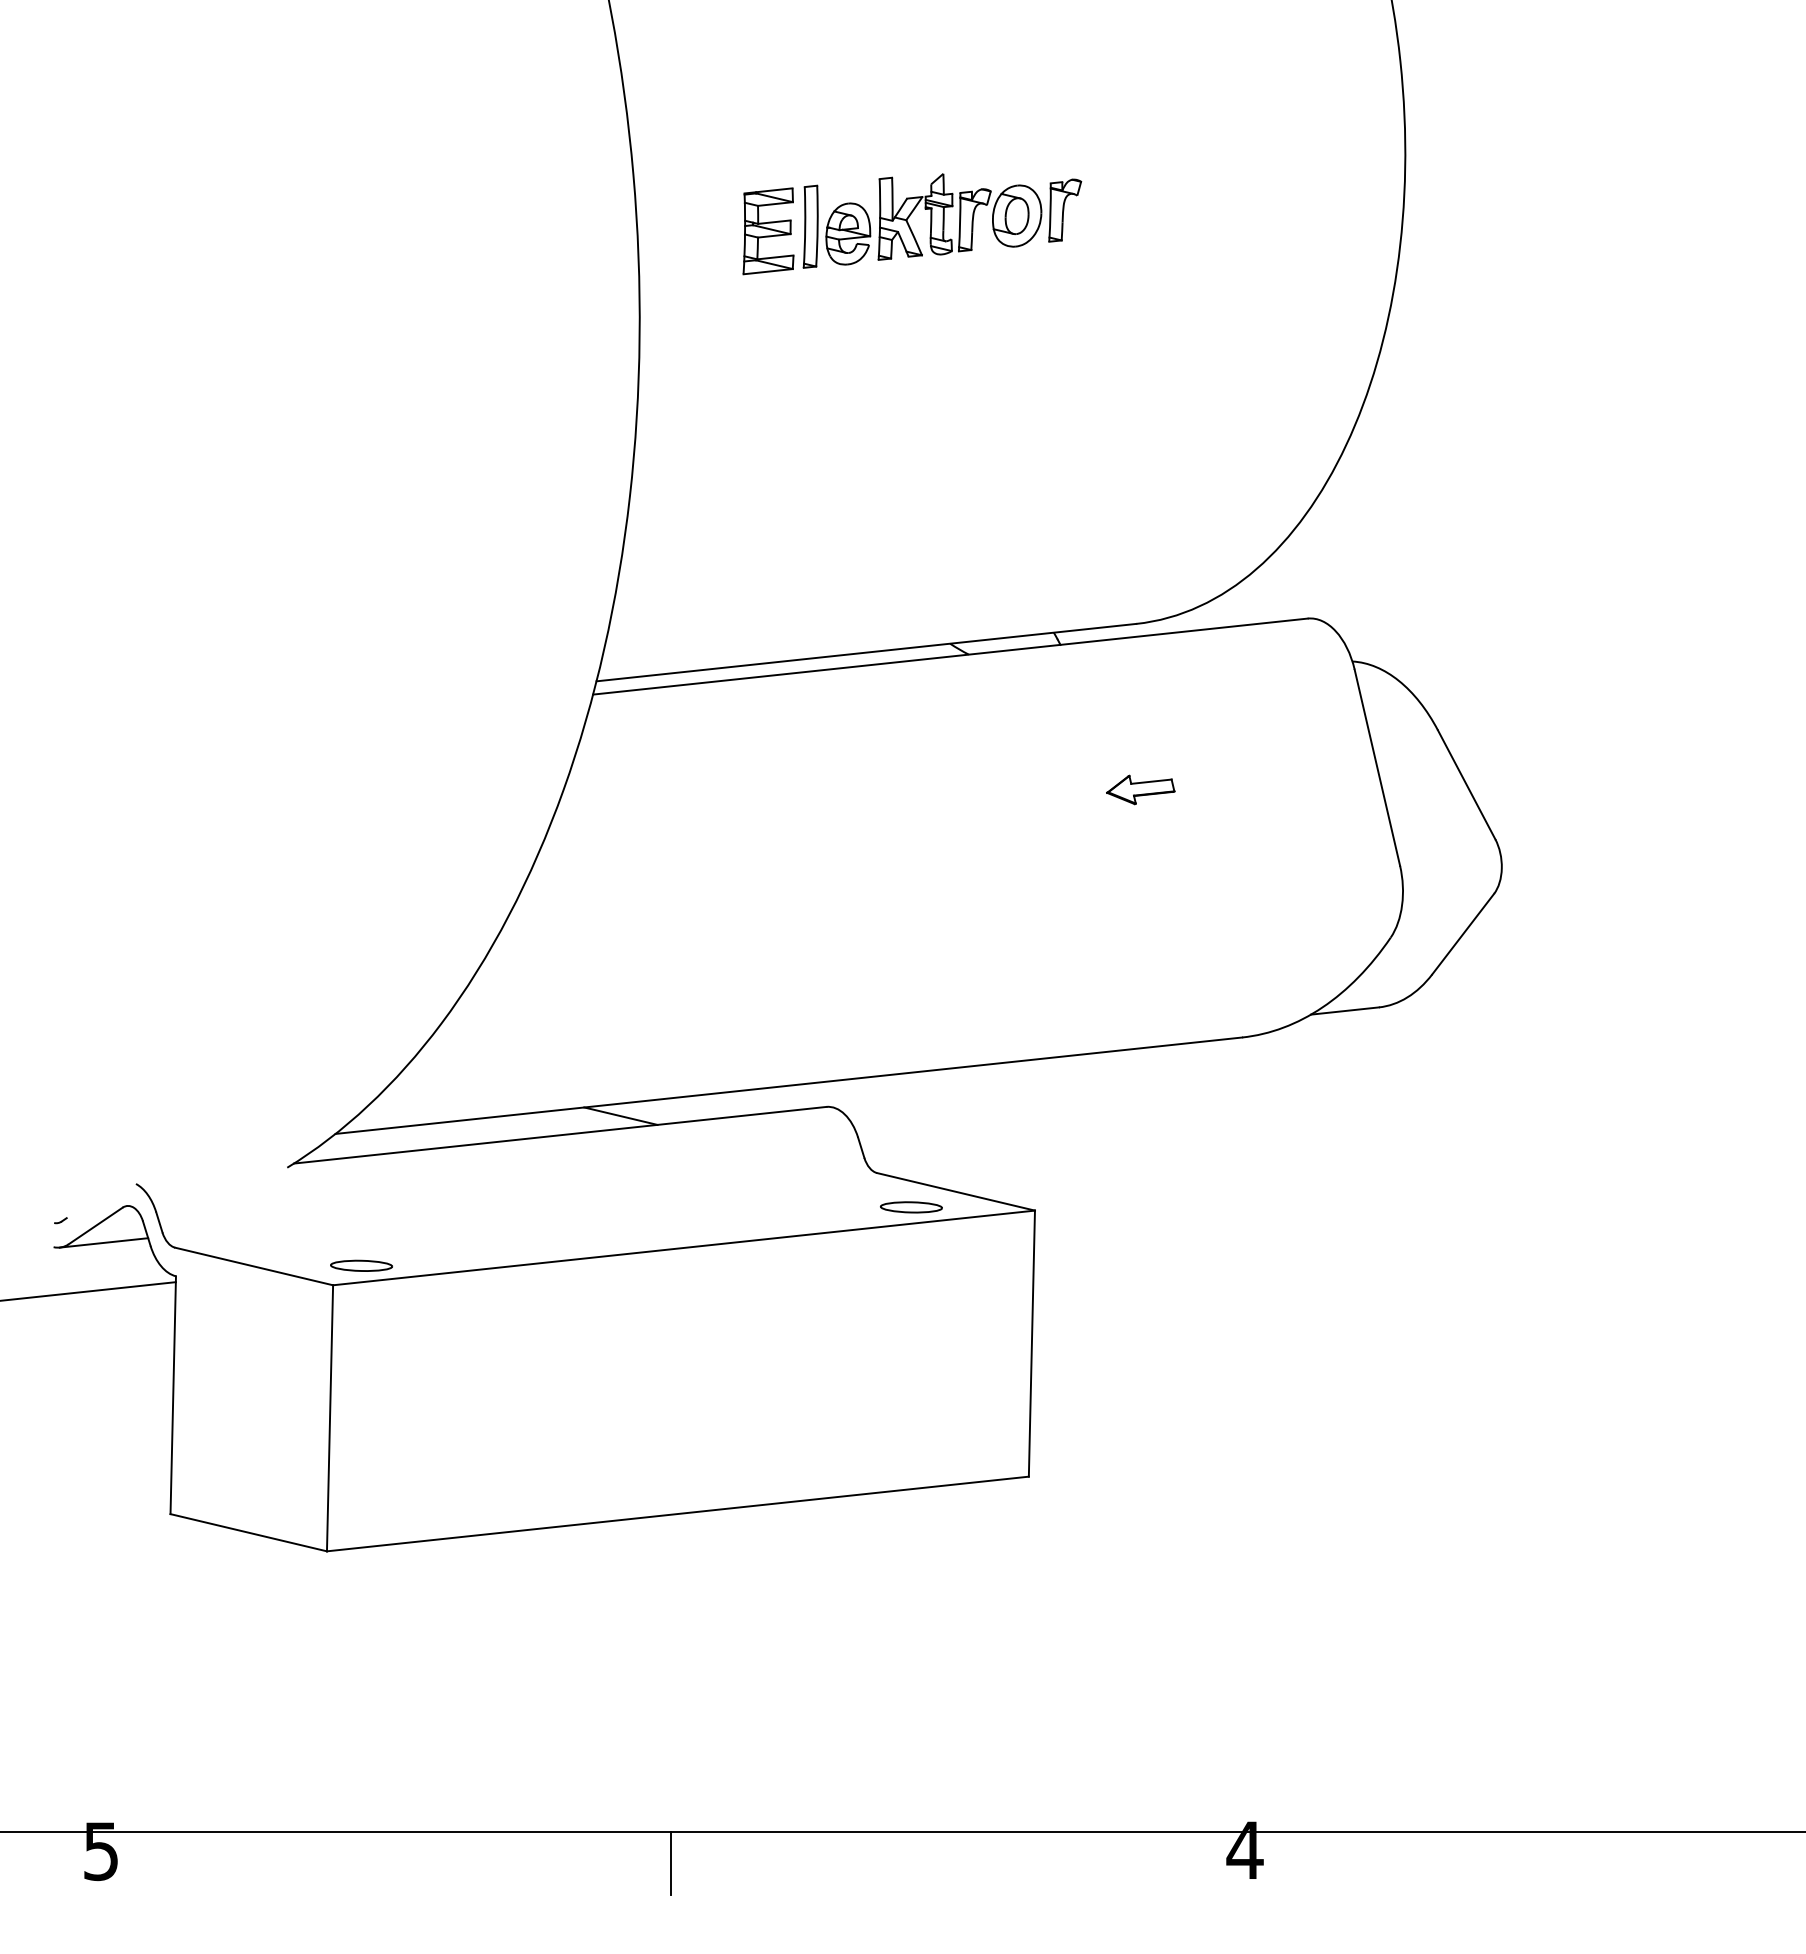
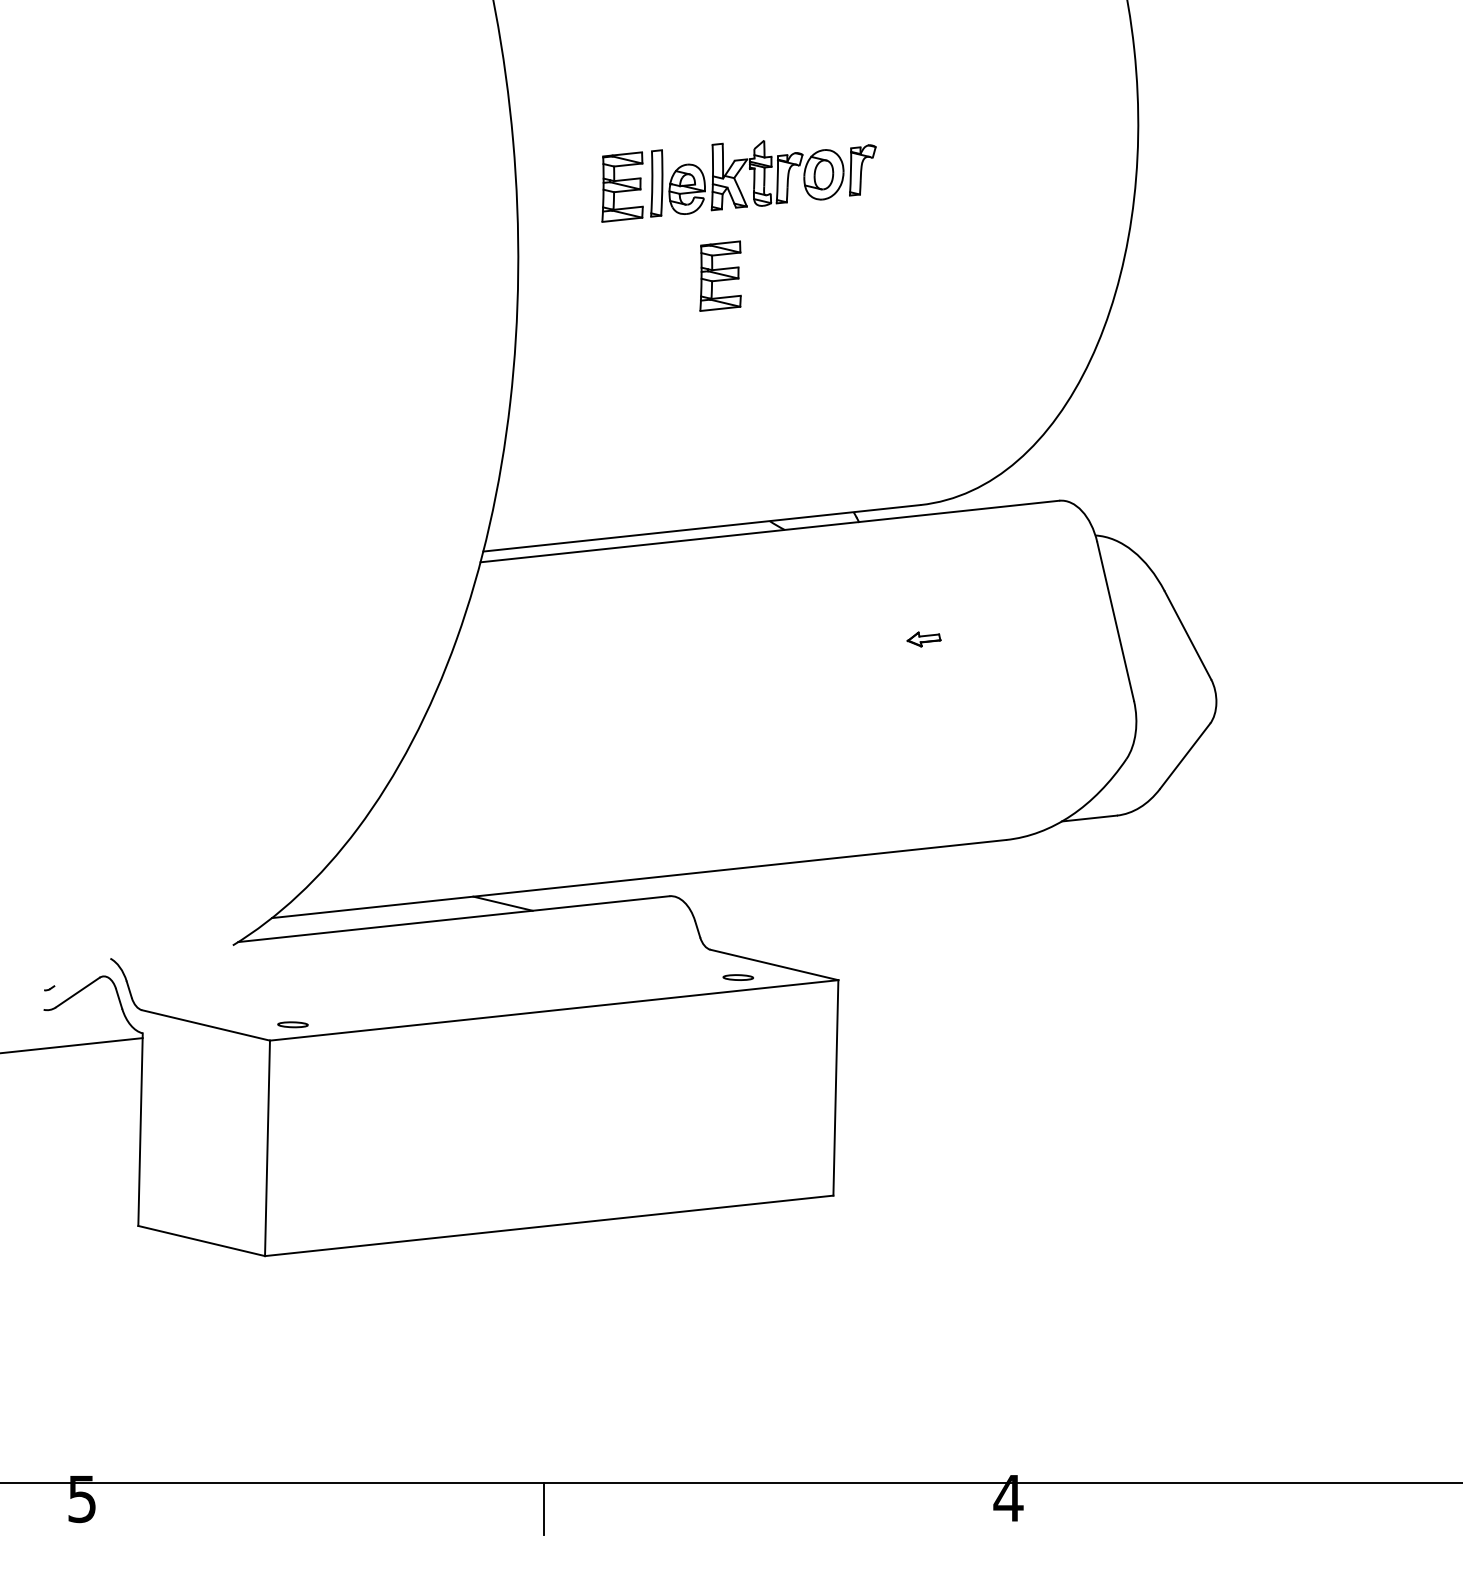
part: (889, 341) -> (720, 276), added
part: (1140, 789) -> (923, 639), size x0.6
part: (911, 1207) -> (738, 977), size x0.6
line: (103, 1242) -> (84, 1006), removed
part: (361, 1265) -> (292, 1024), size x0.6

